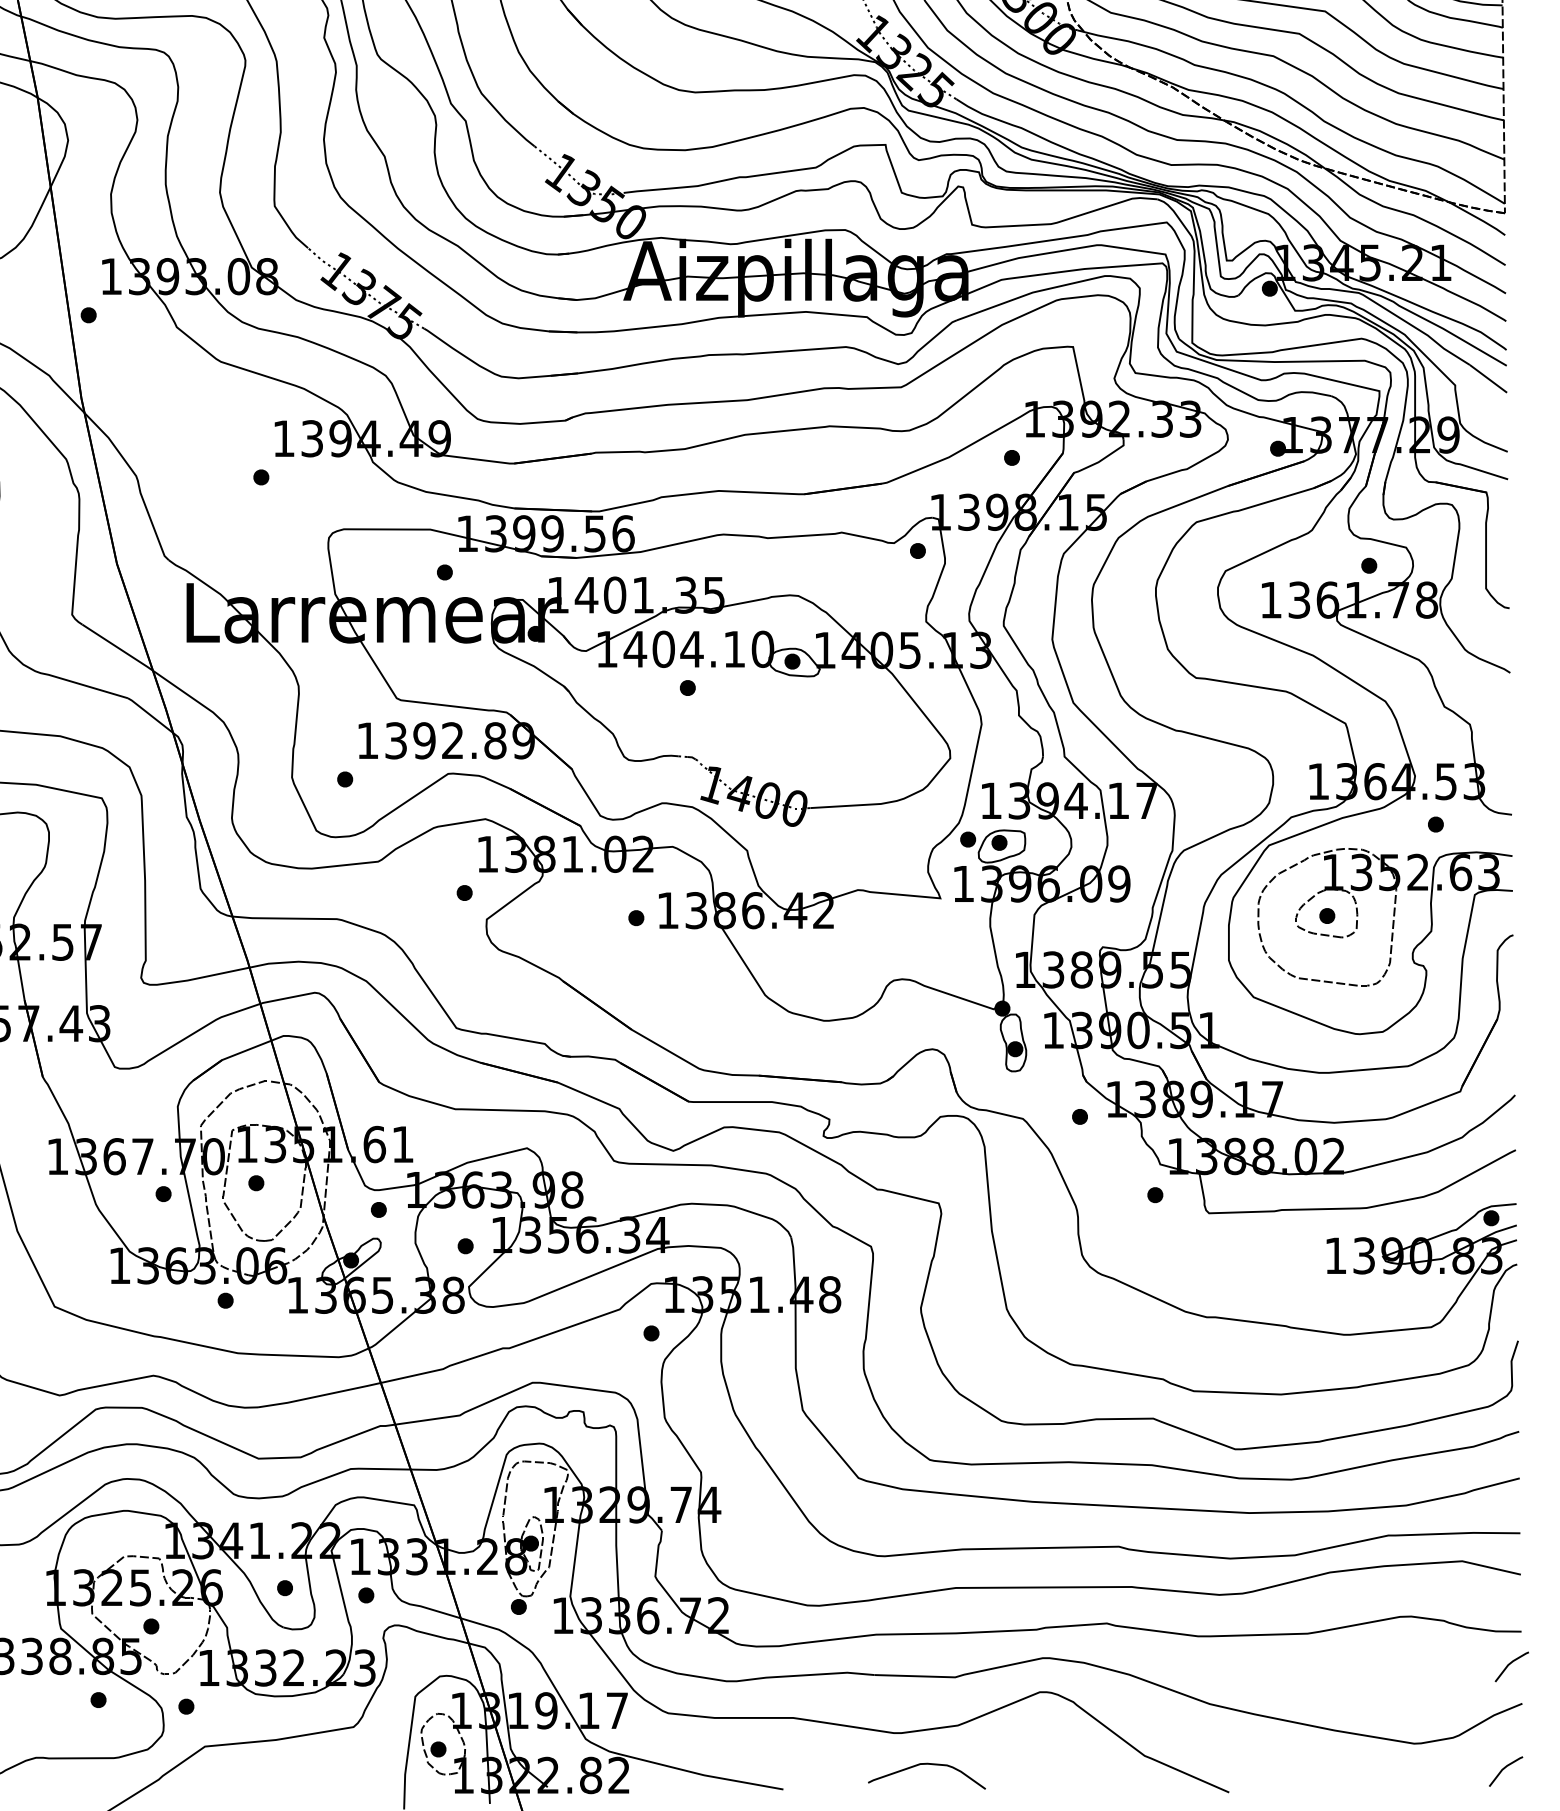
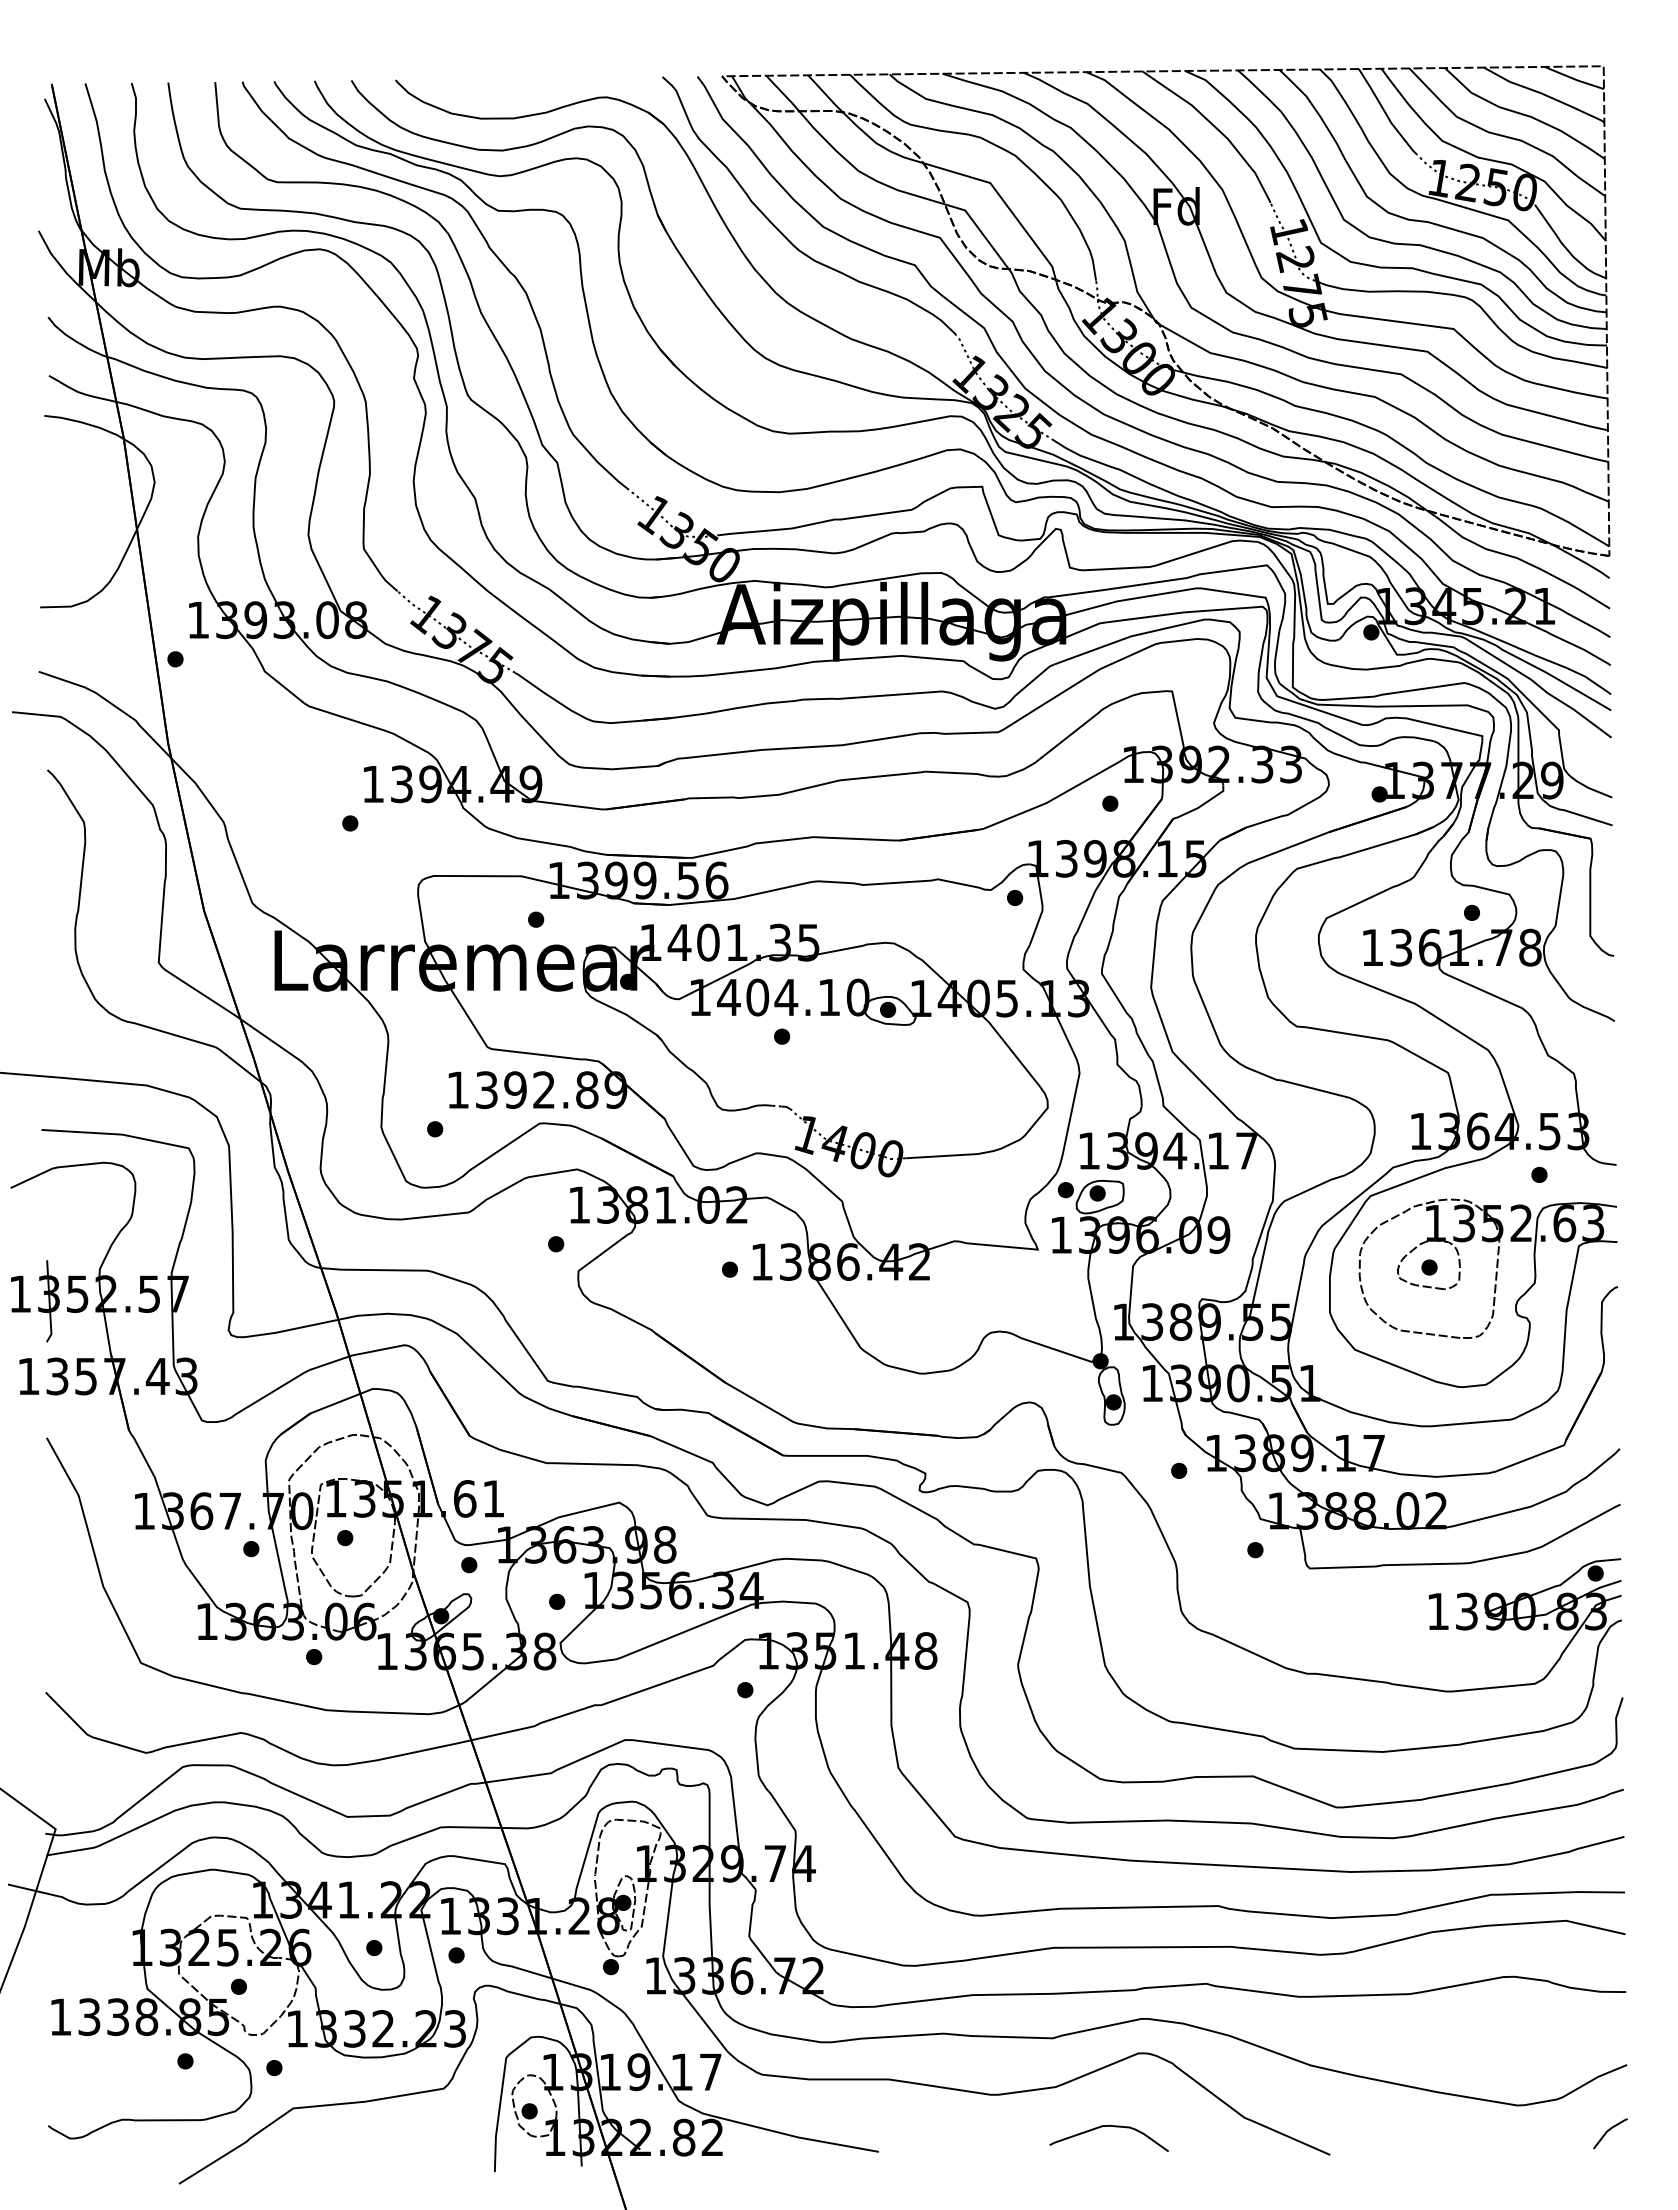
line: (1509, 1664) -> (1614, 2025), removed
curve: (926, 1764) -> (1108, 2126), moved

